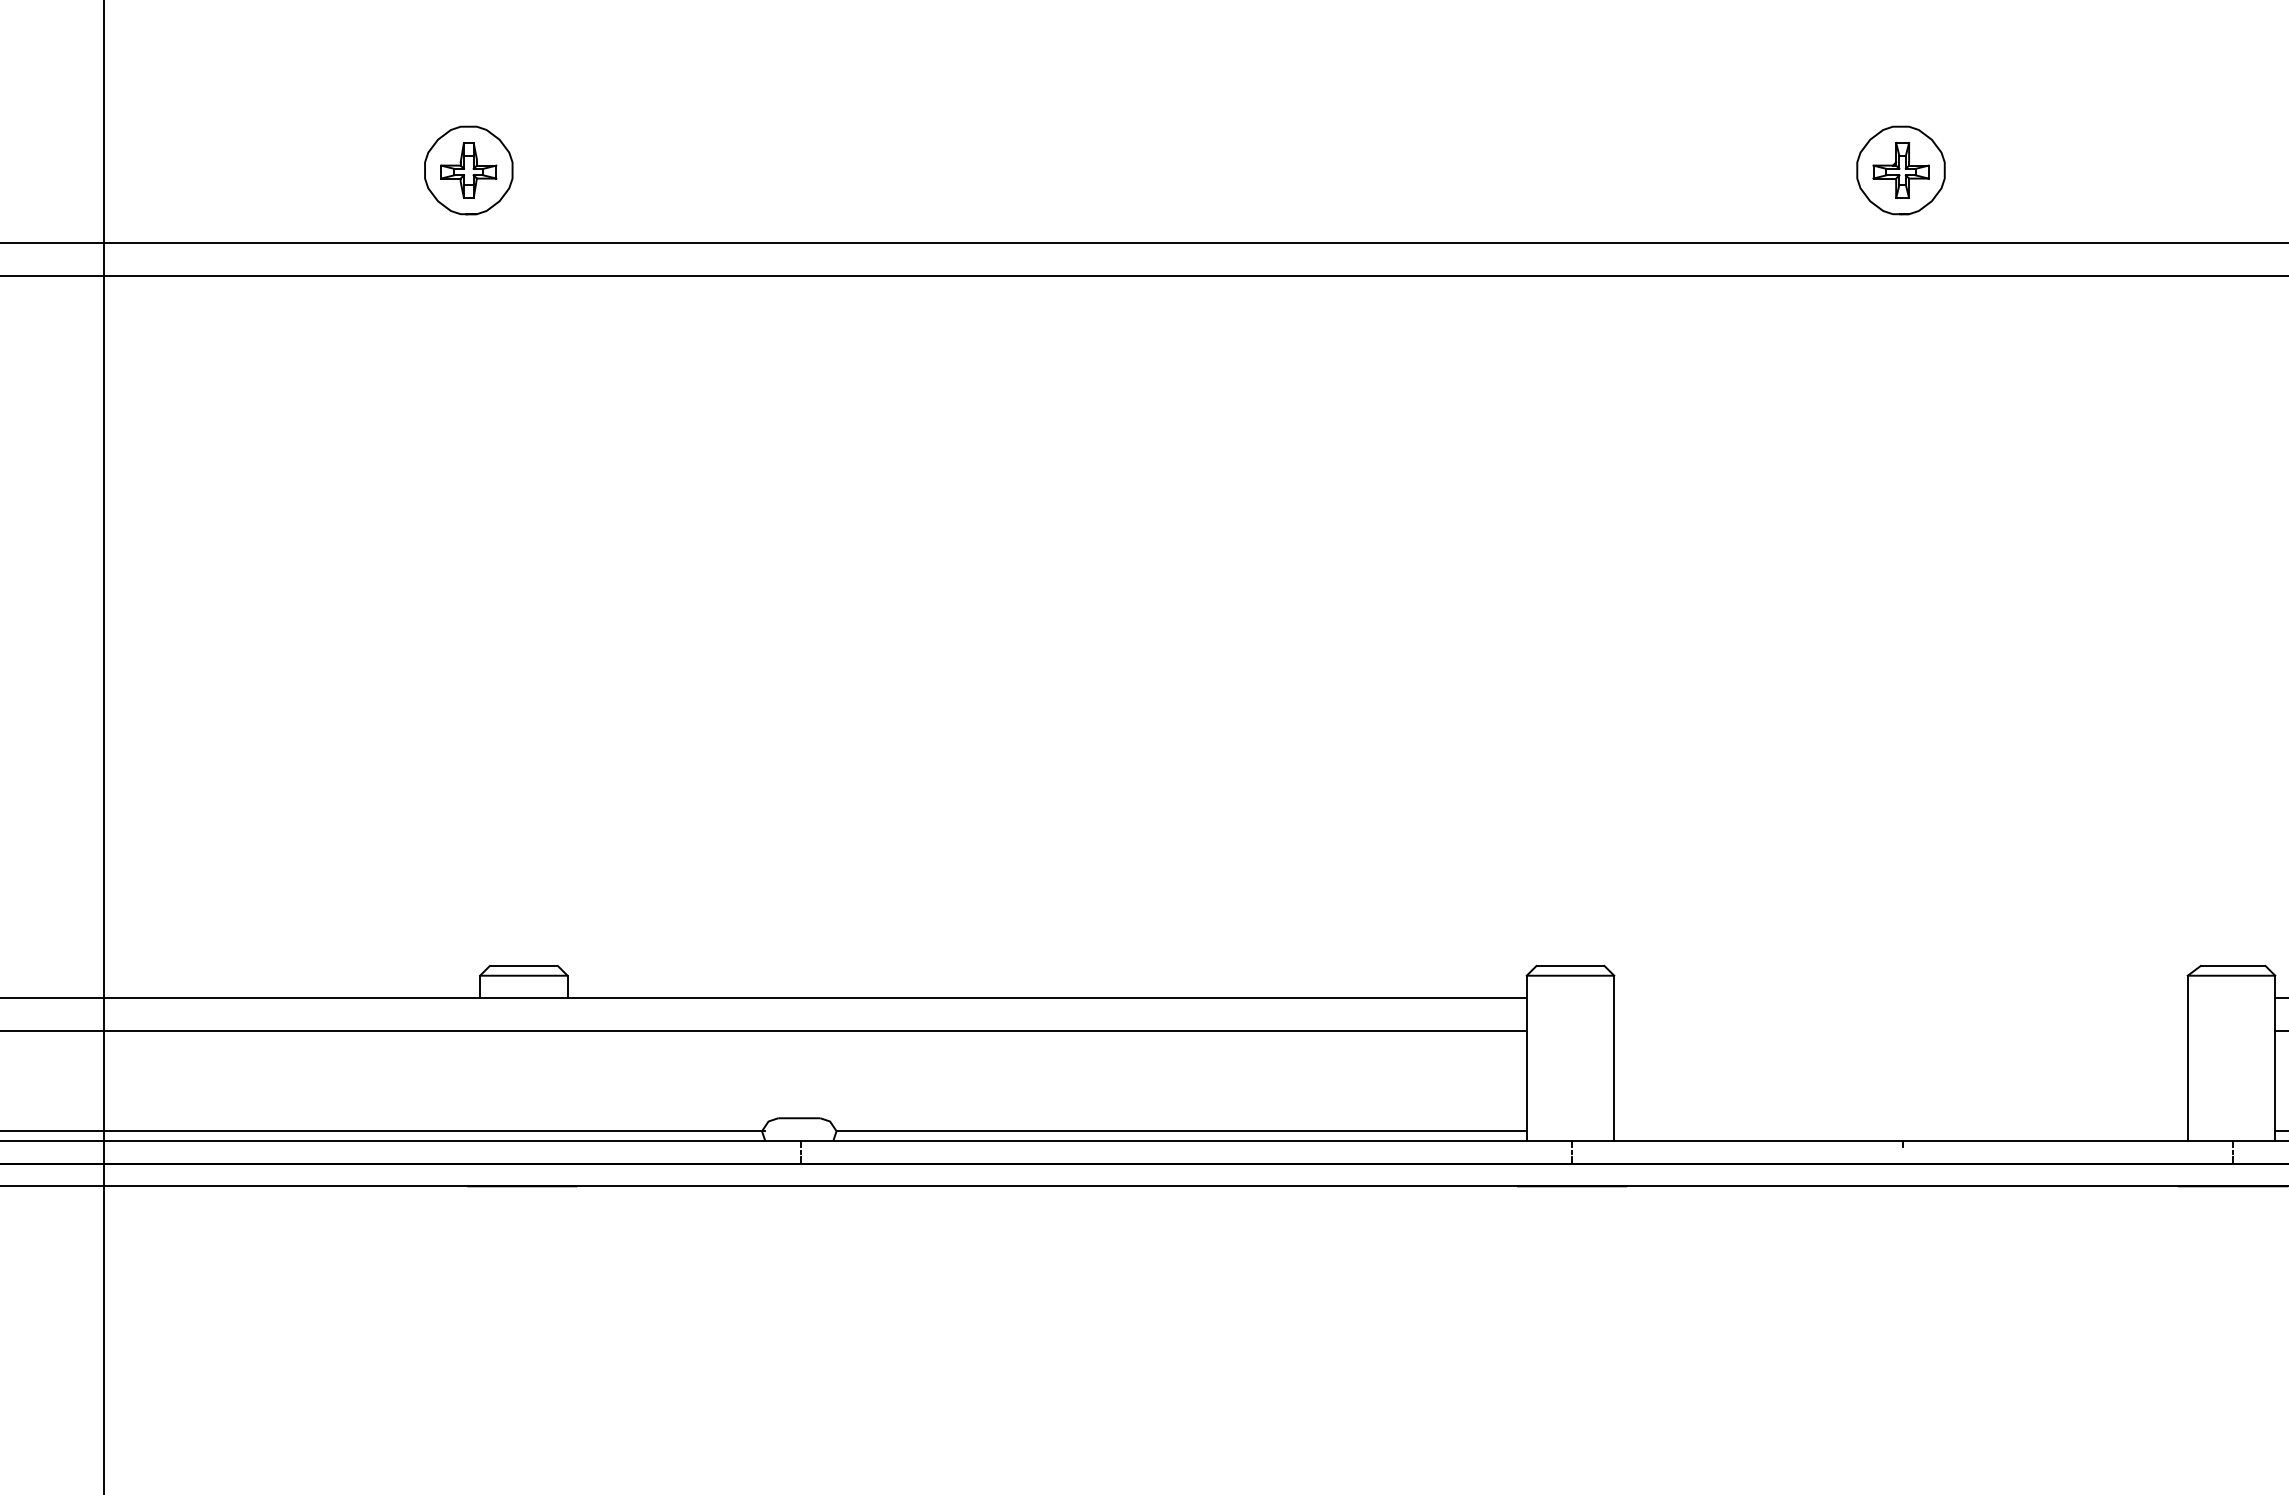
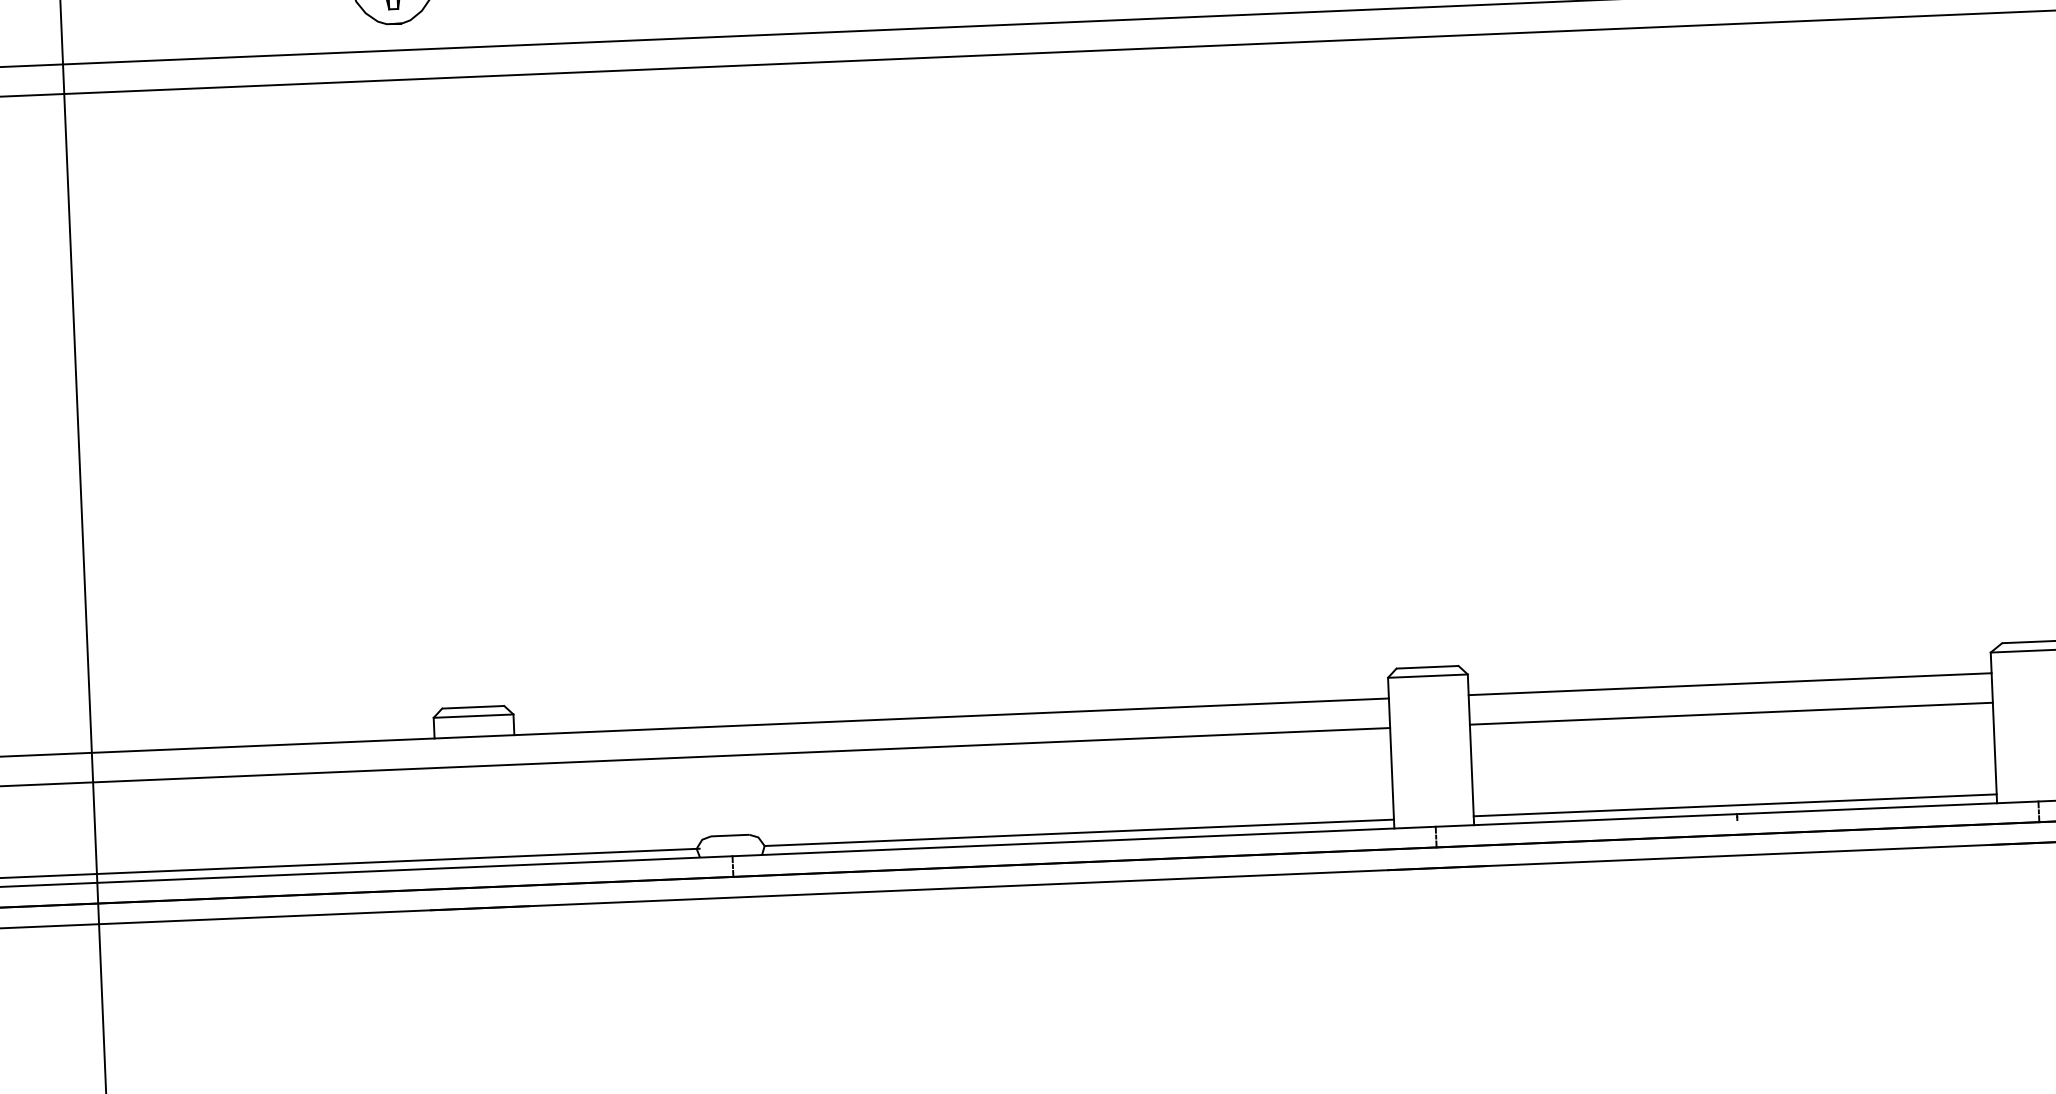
line: (1900, 998) -> (1729, 684), added
line: (1900, 1030) -> (1730, 713), added
line: (1900, 1131) -> (1734, 805), added

